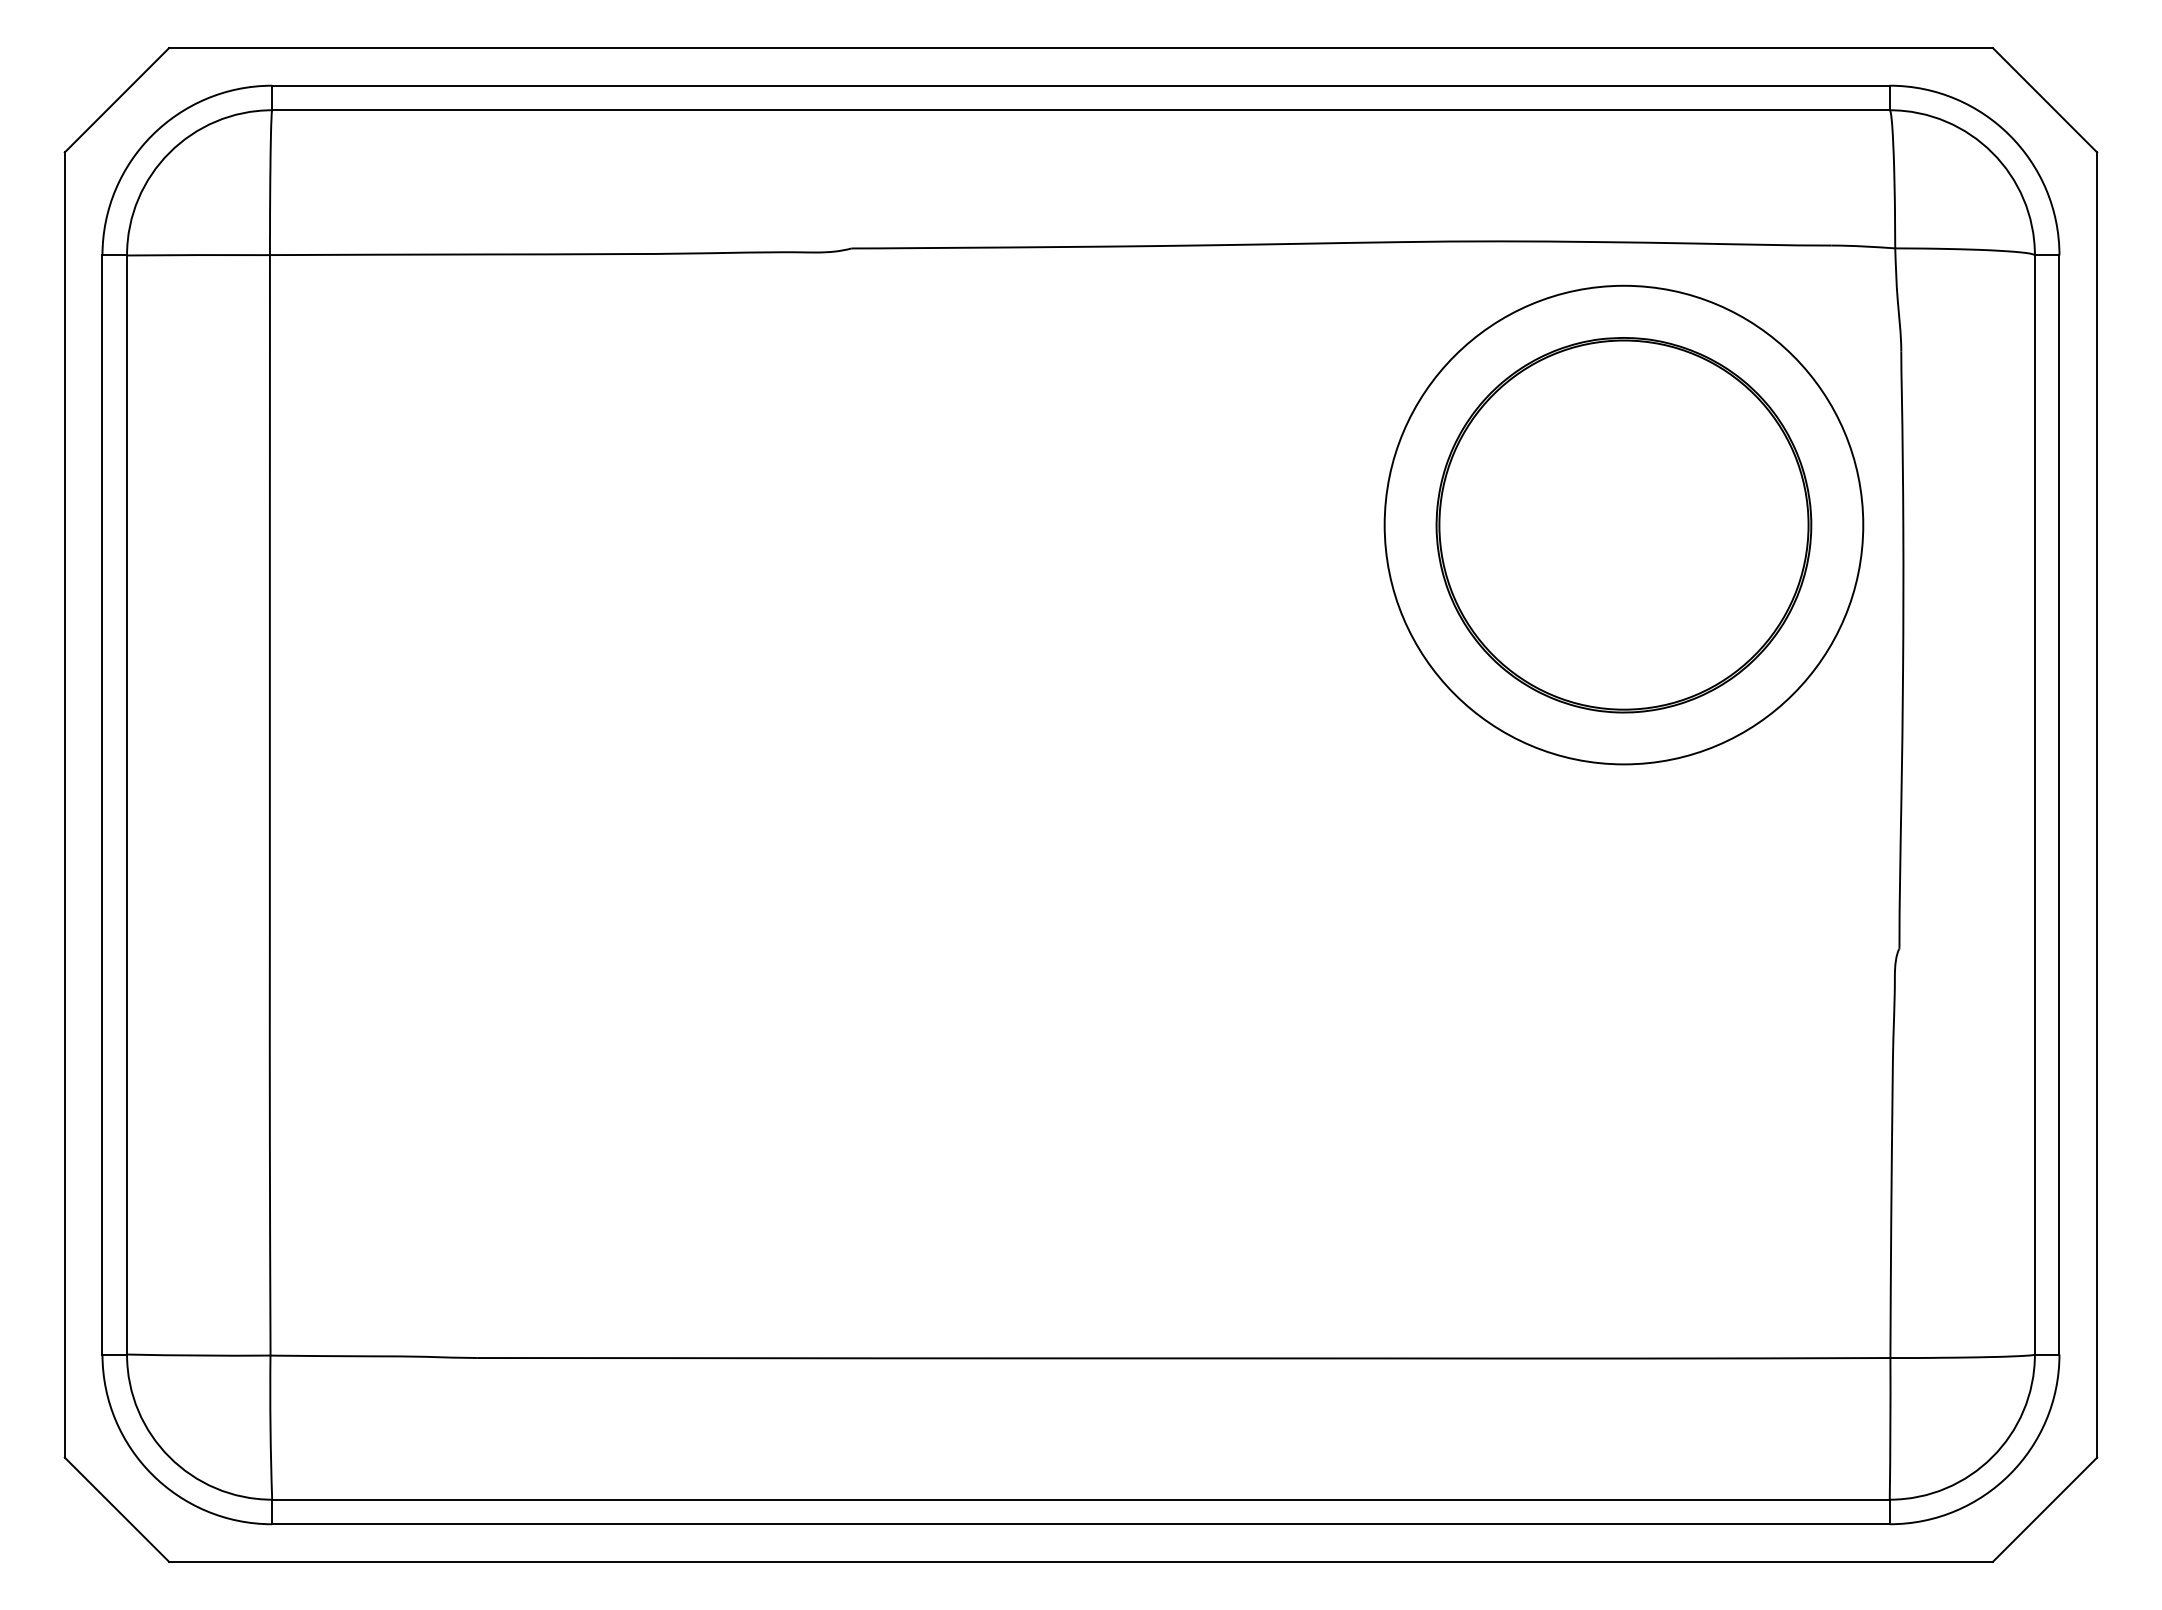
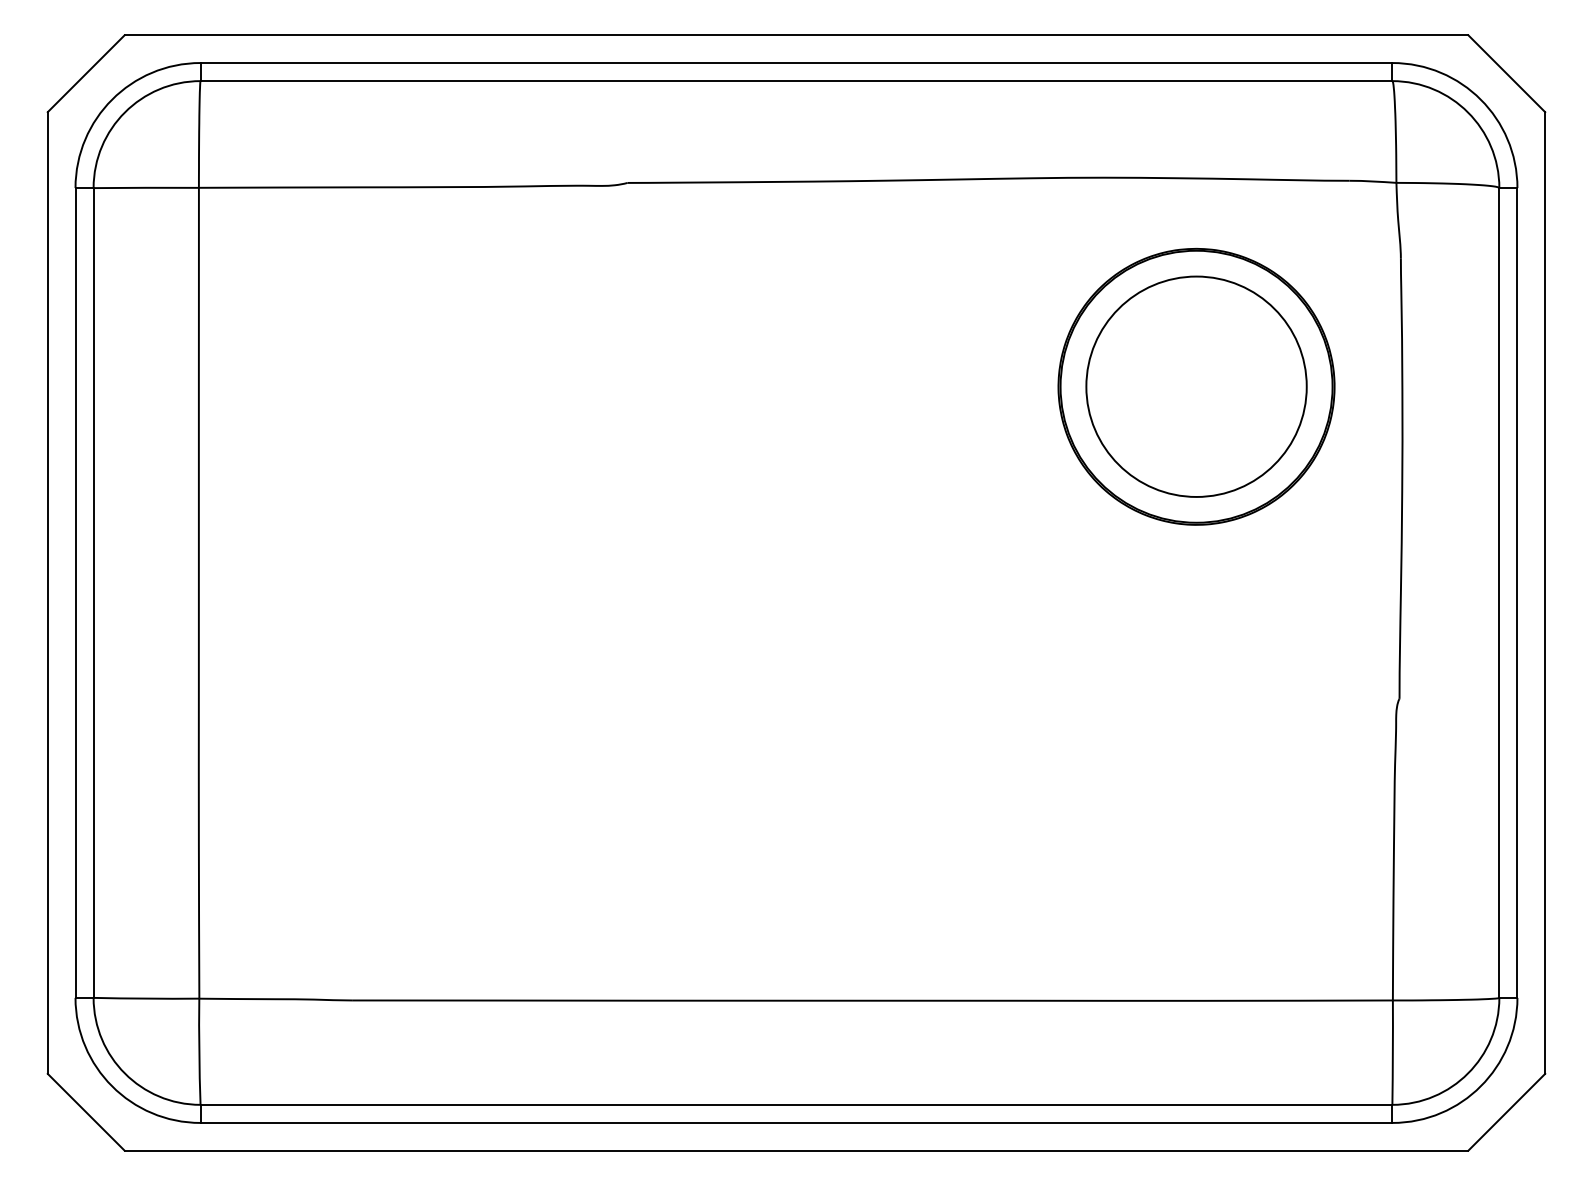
circle: (1623, 524) -> (1196, 386), size x0.62

